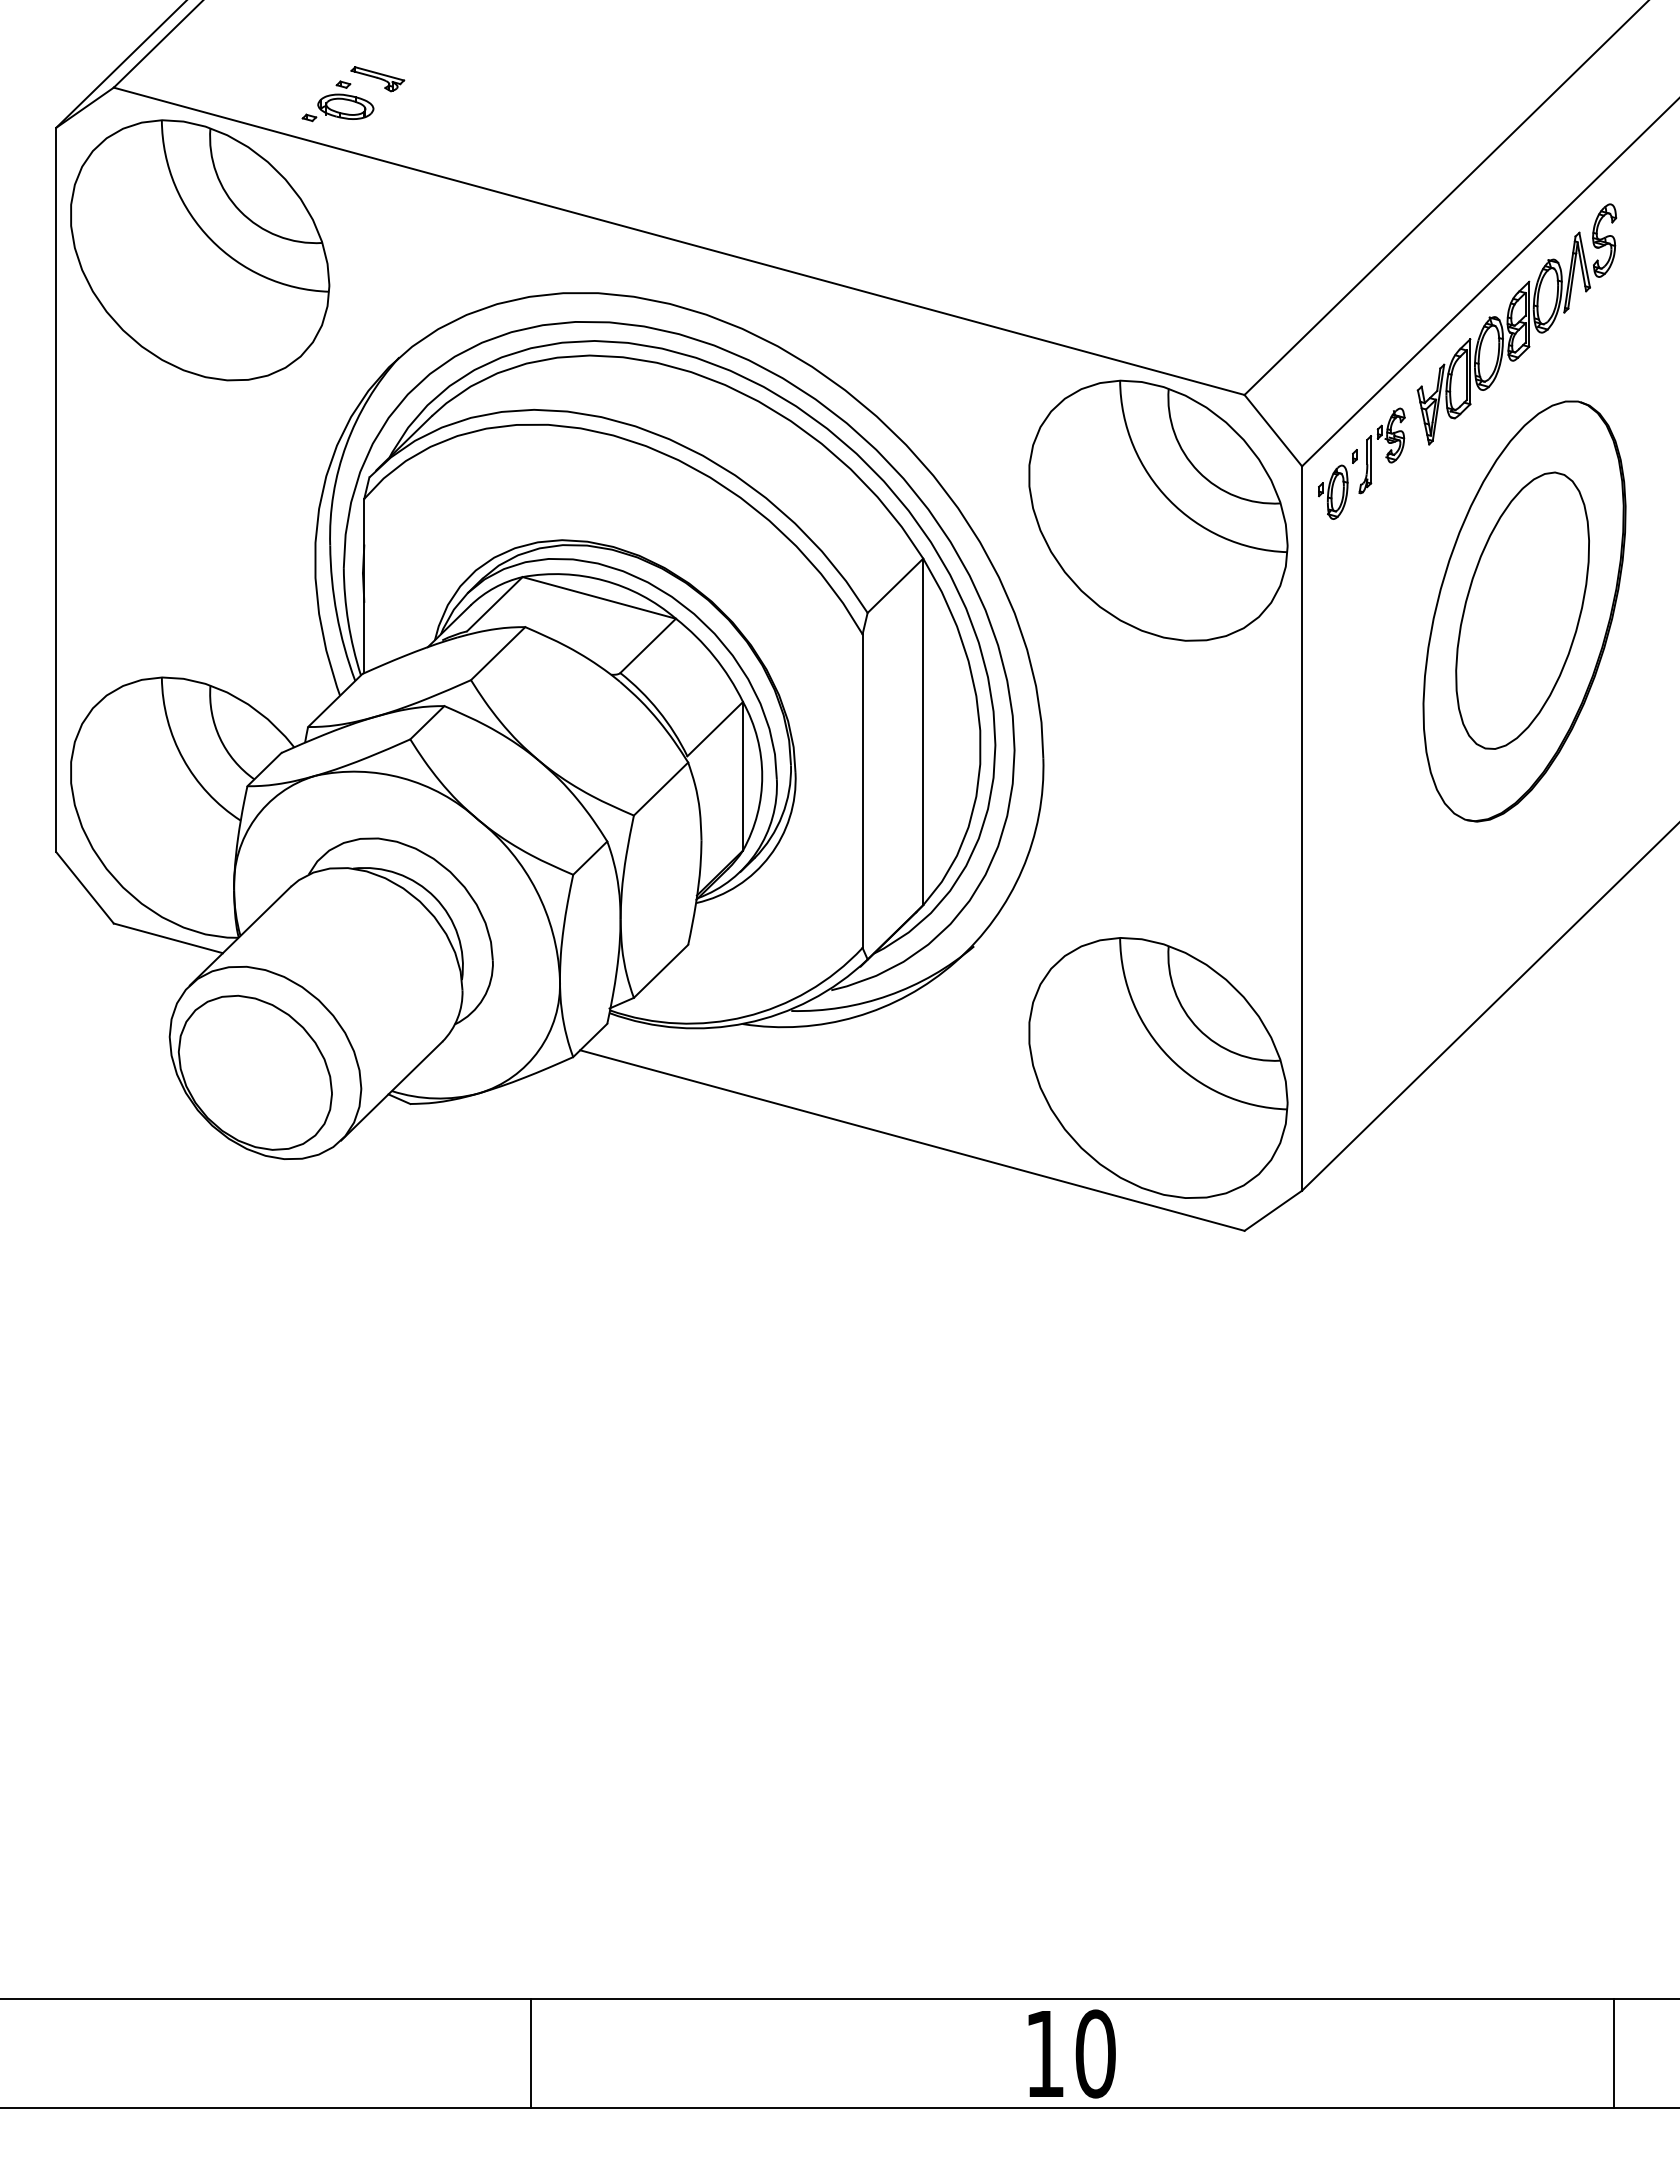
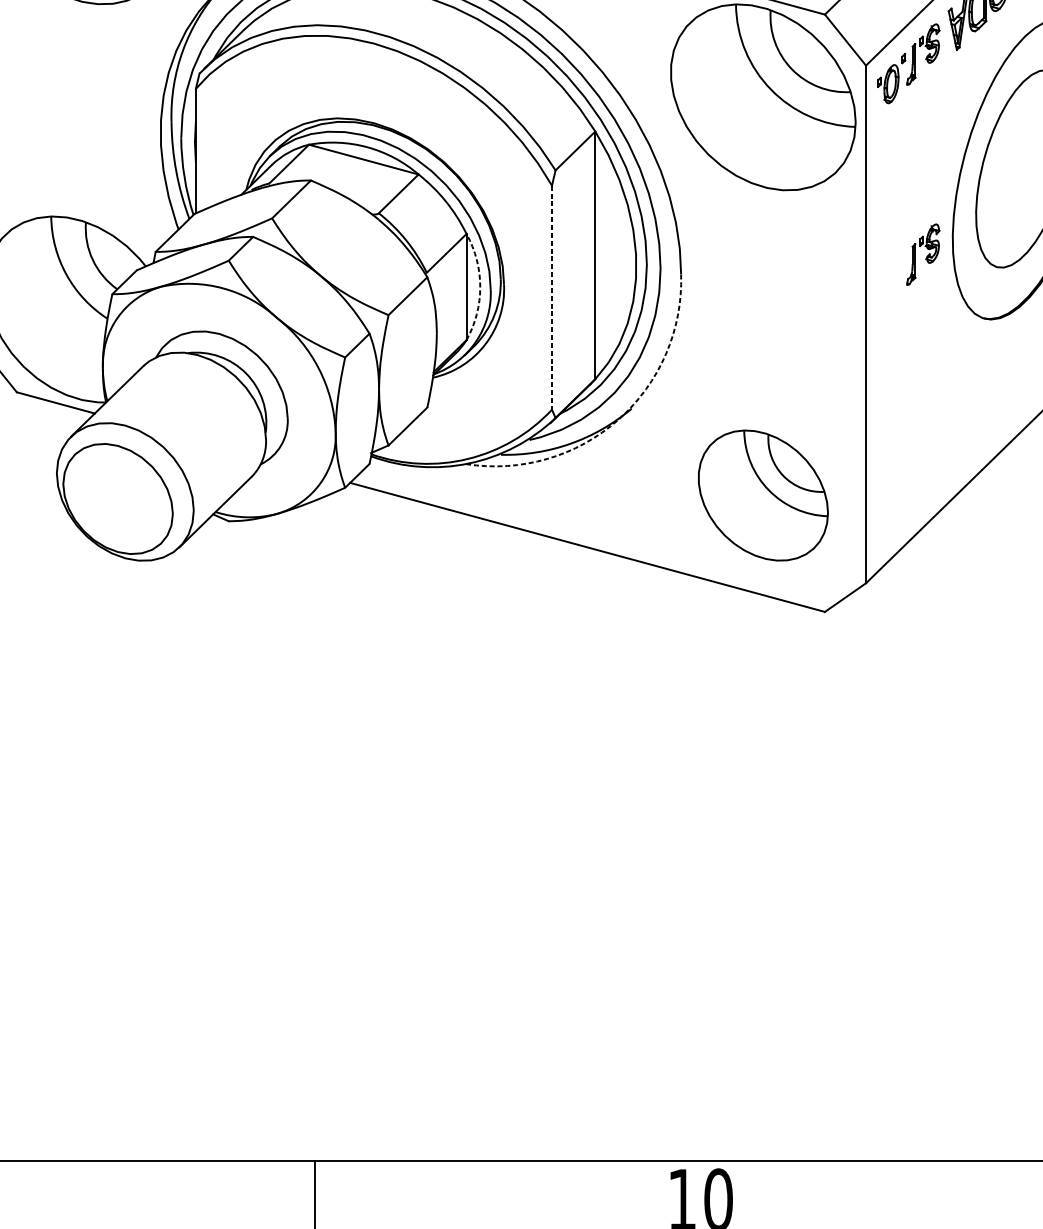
part: (1387, 732) -> (927, 255), added
arc: (762, 776) -> (480, 287), solid -> dashed
line: (862, 791) -> (551, 297), solid -> dashed
arc: (955, 962) -> (618, 420), solid -> dashed
part: (1158, 1067) -> (763, 495), size x0.7

